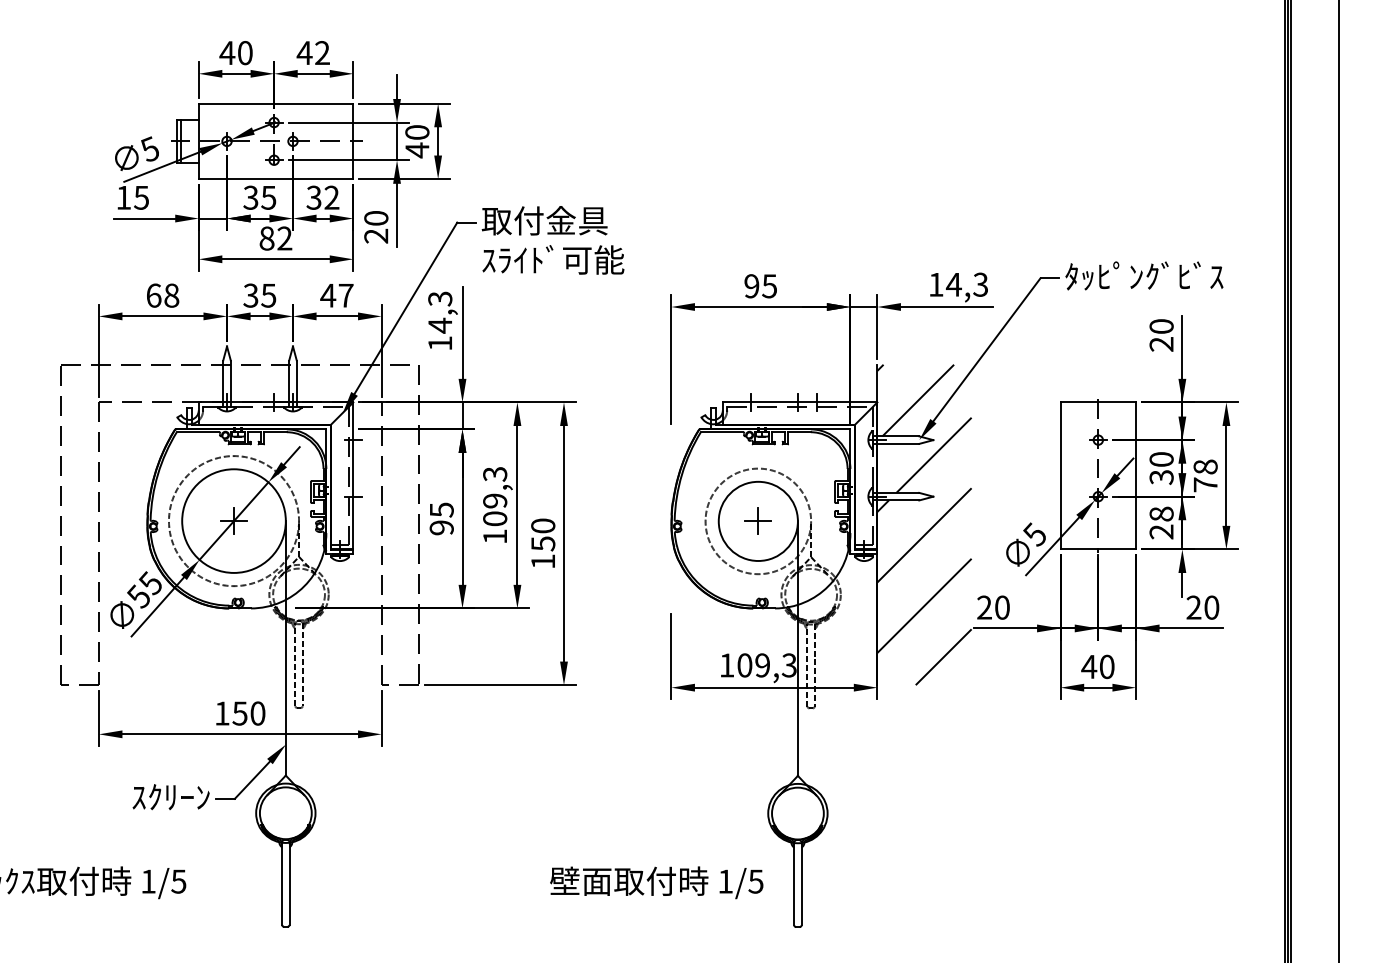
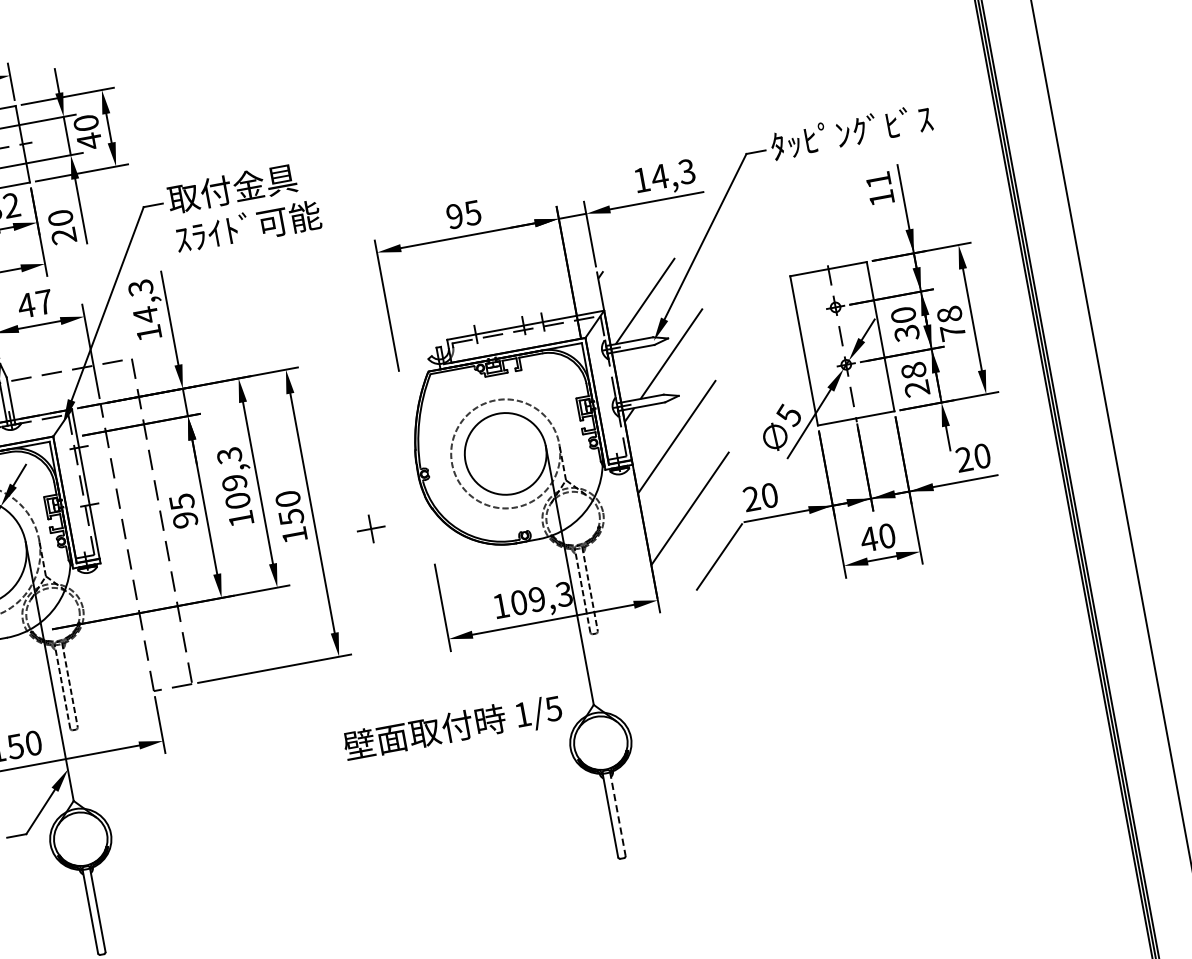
text: (1161, 335) -> (880, 189), 20 -> 11
part: (757, 520) -> (370, 528), moved
text: (656, 882) -> (452, 728), moved
line: (801, 884) -> (617, 814), solid -> dashed

